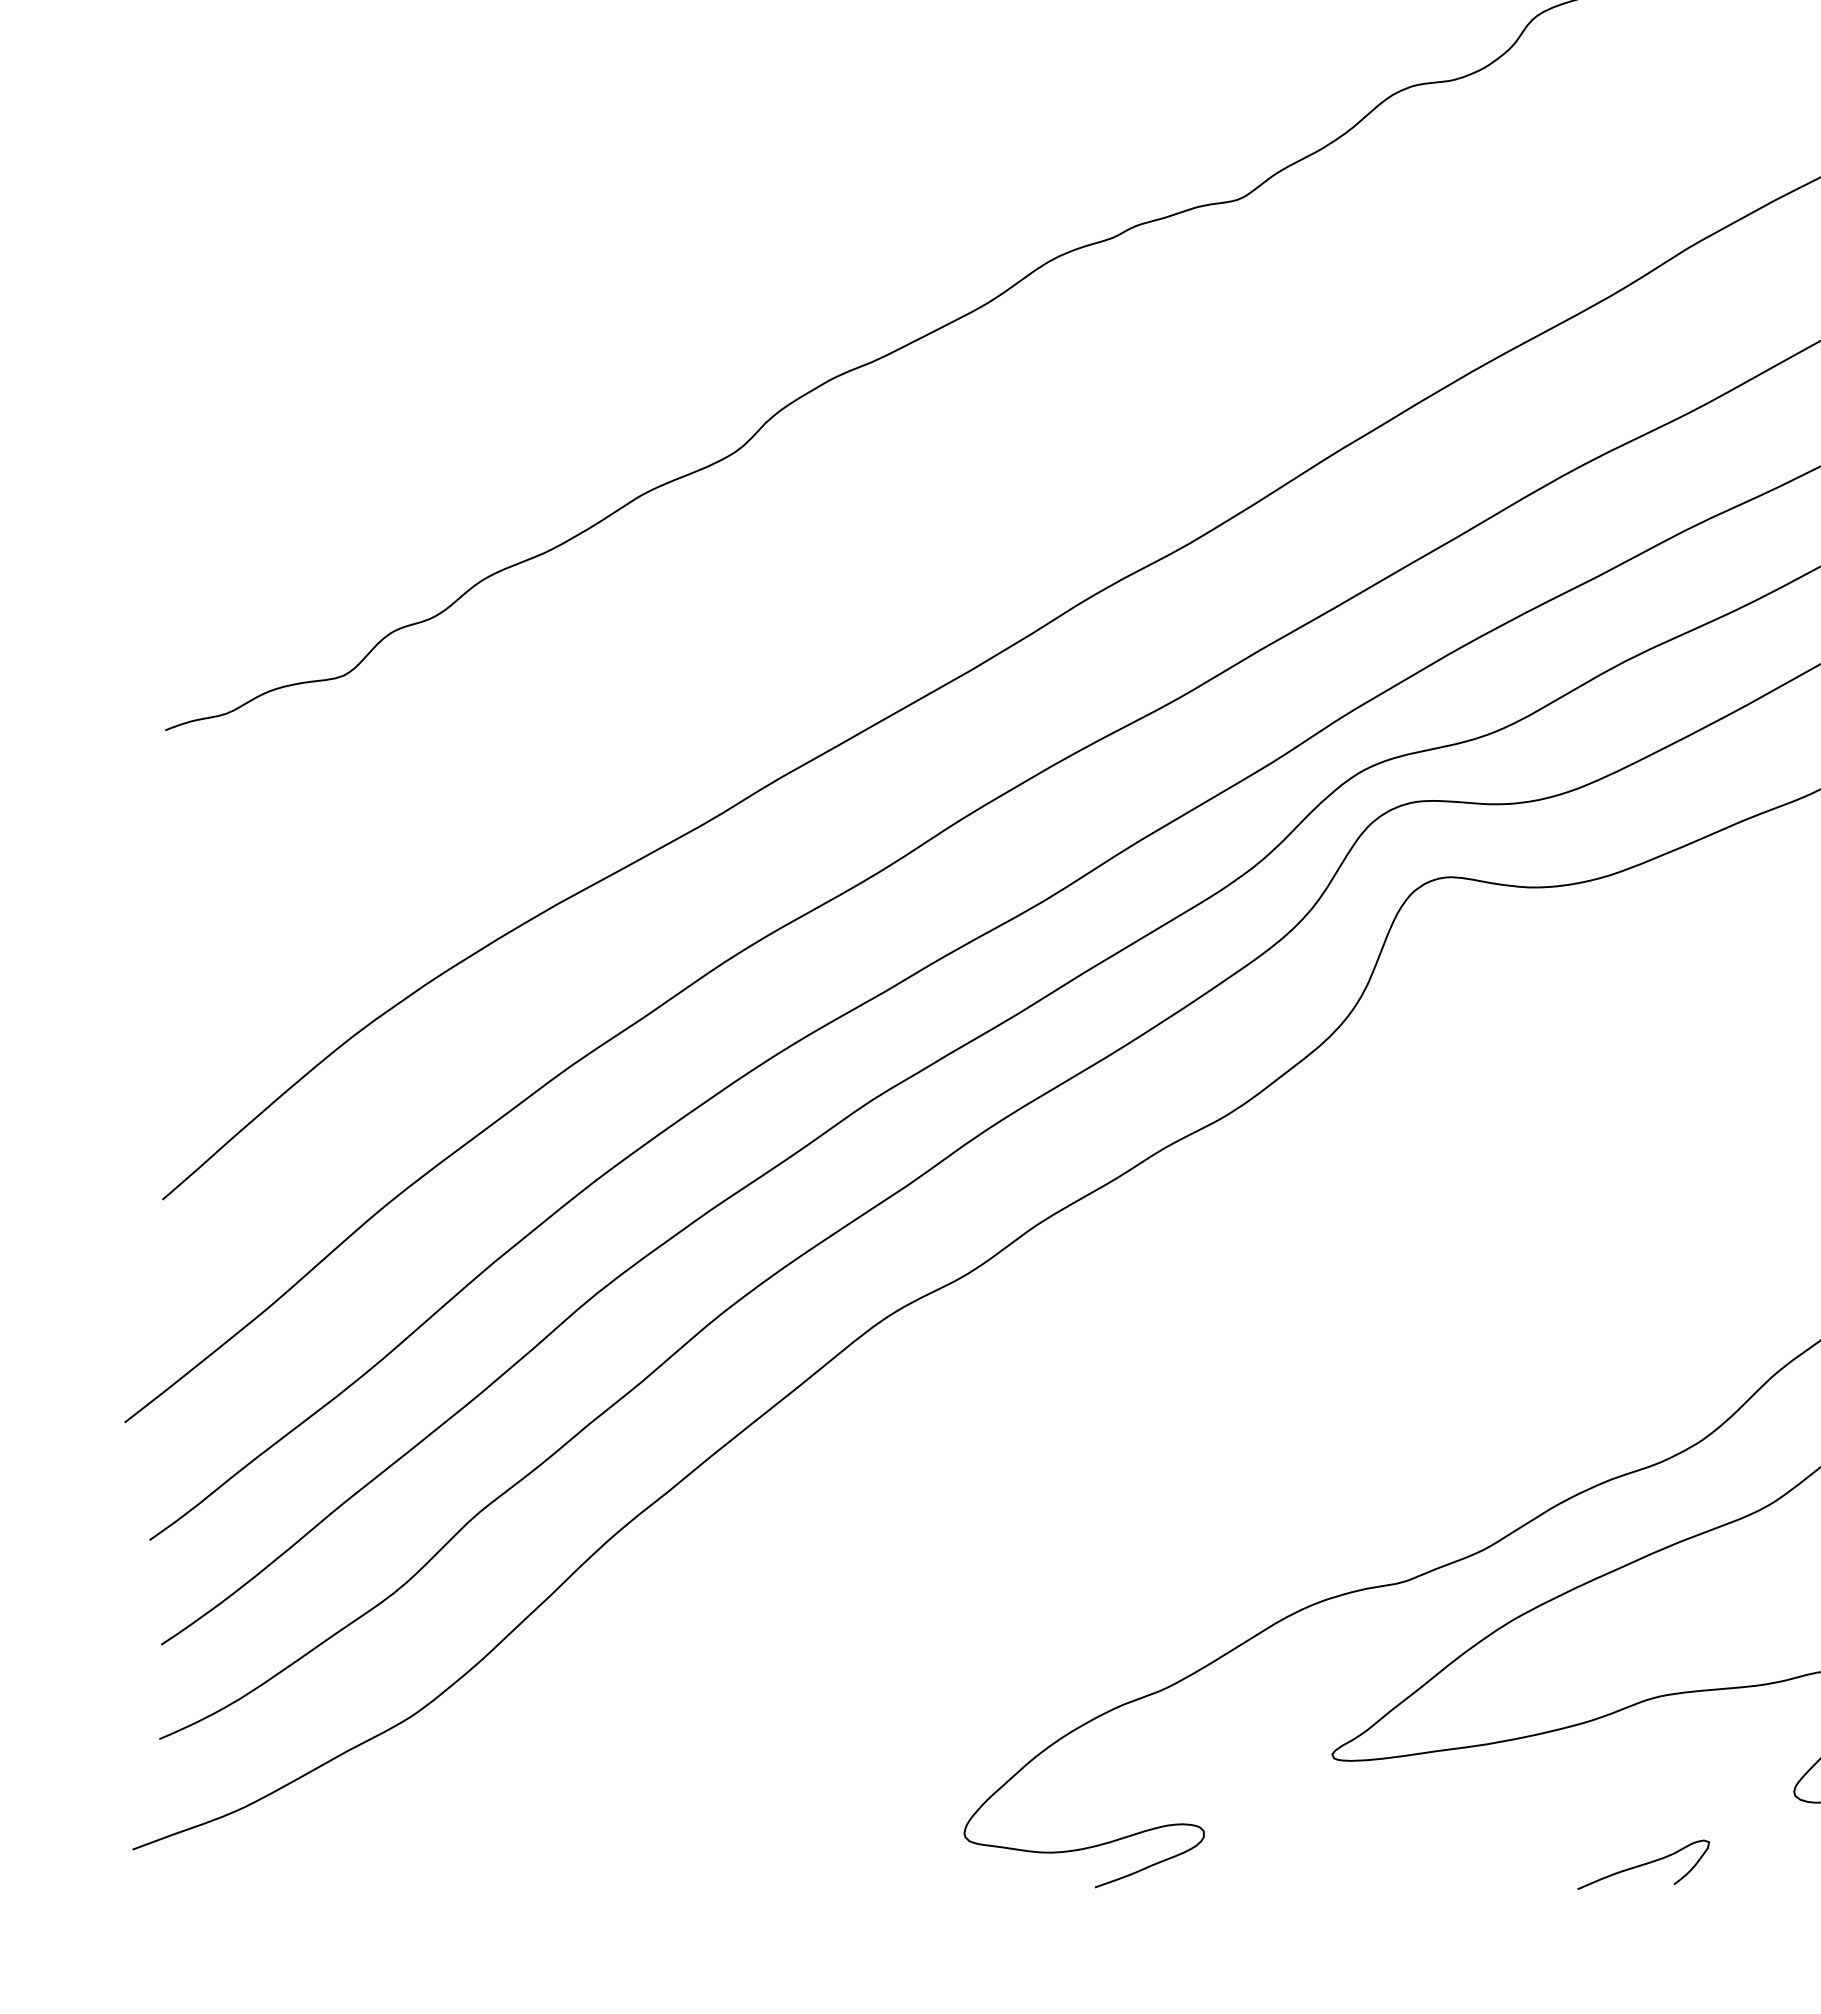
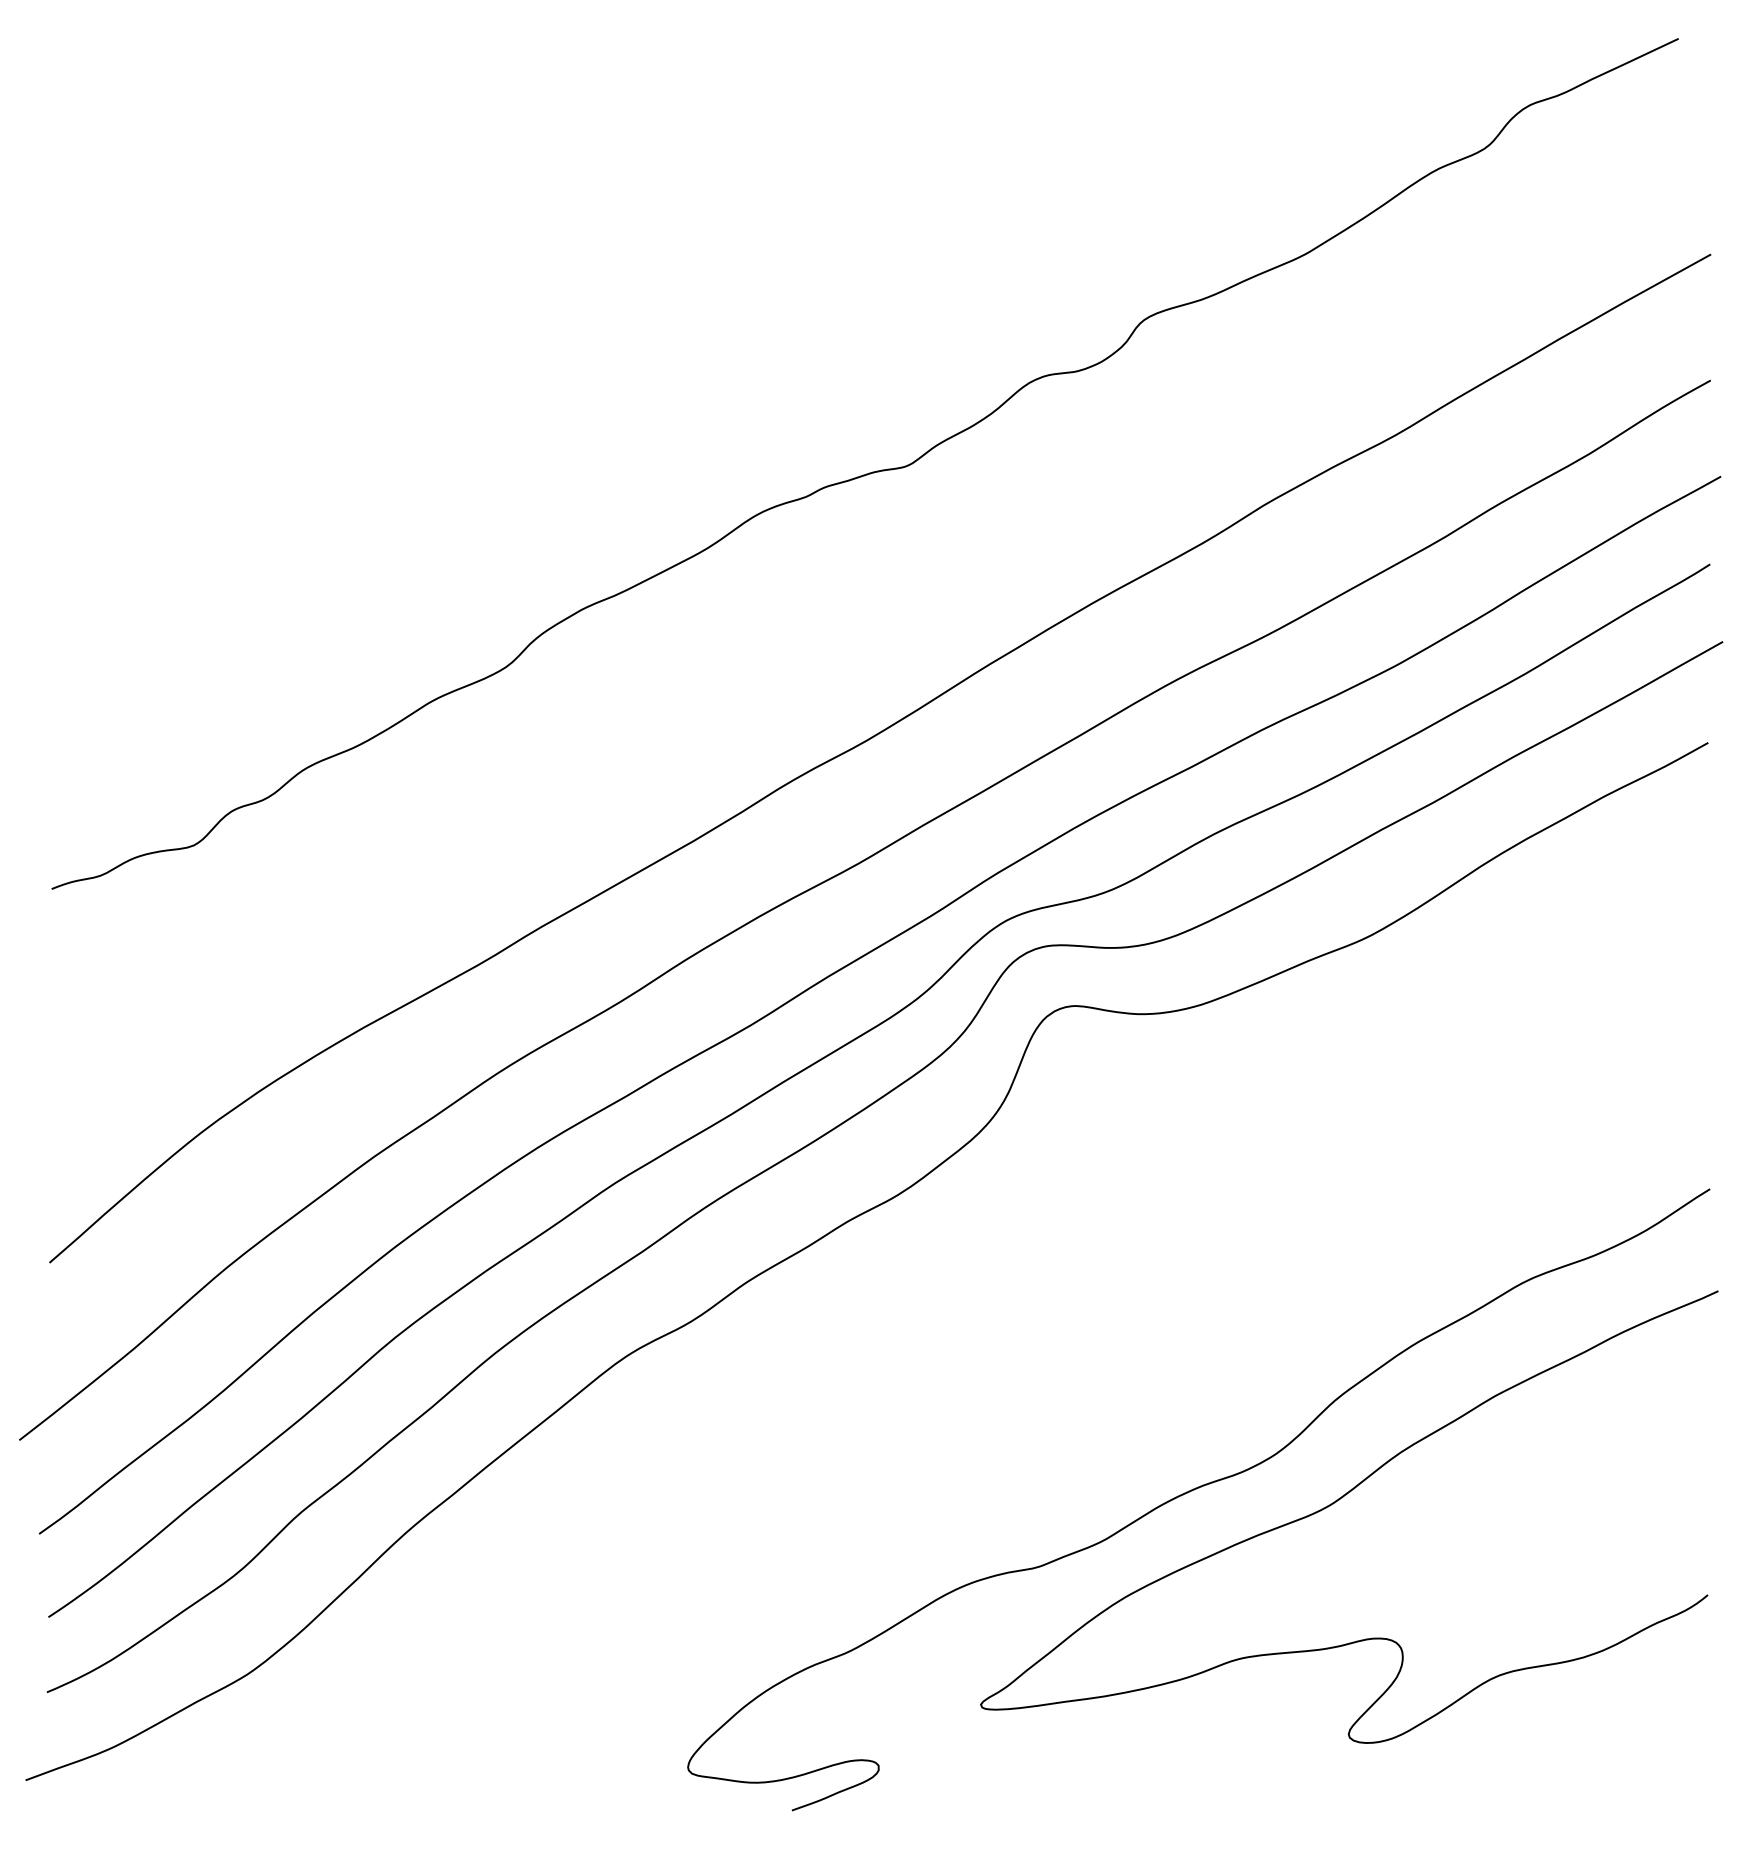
curve: (1643, 1864) -> (1228, 1792), removed

